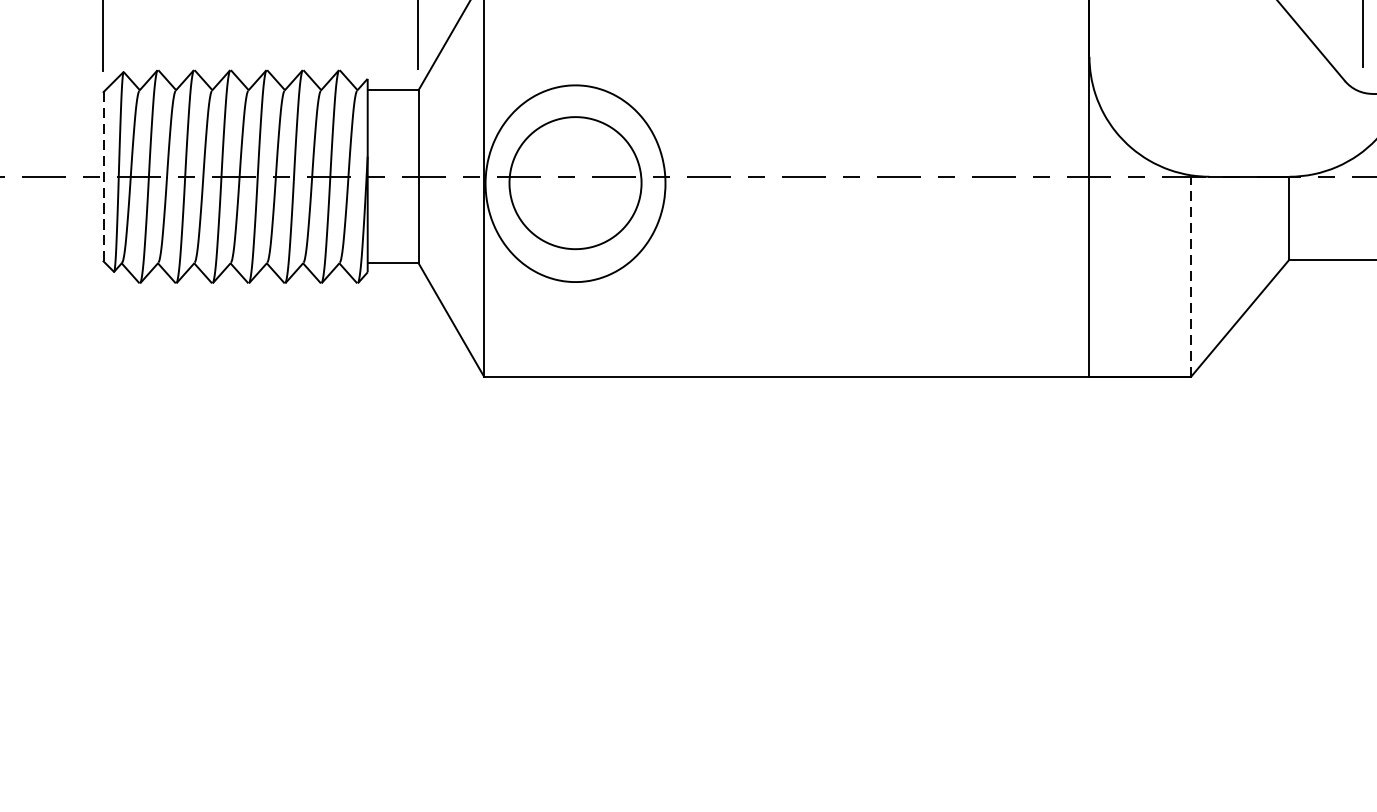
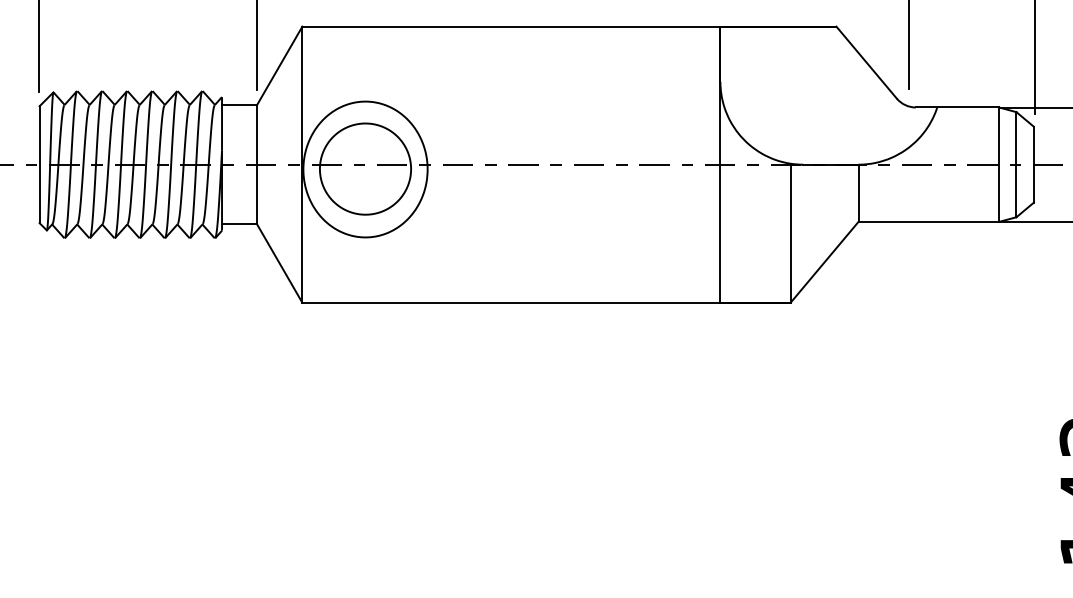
line: (103, 176) -> (39, 164), dashed -> solid
line: (1190, 276) -> (790, 233), dashed -> solid

